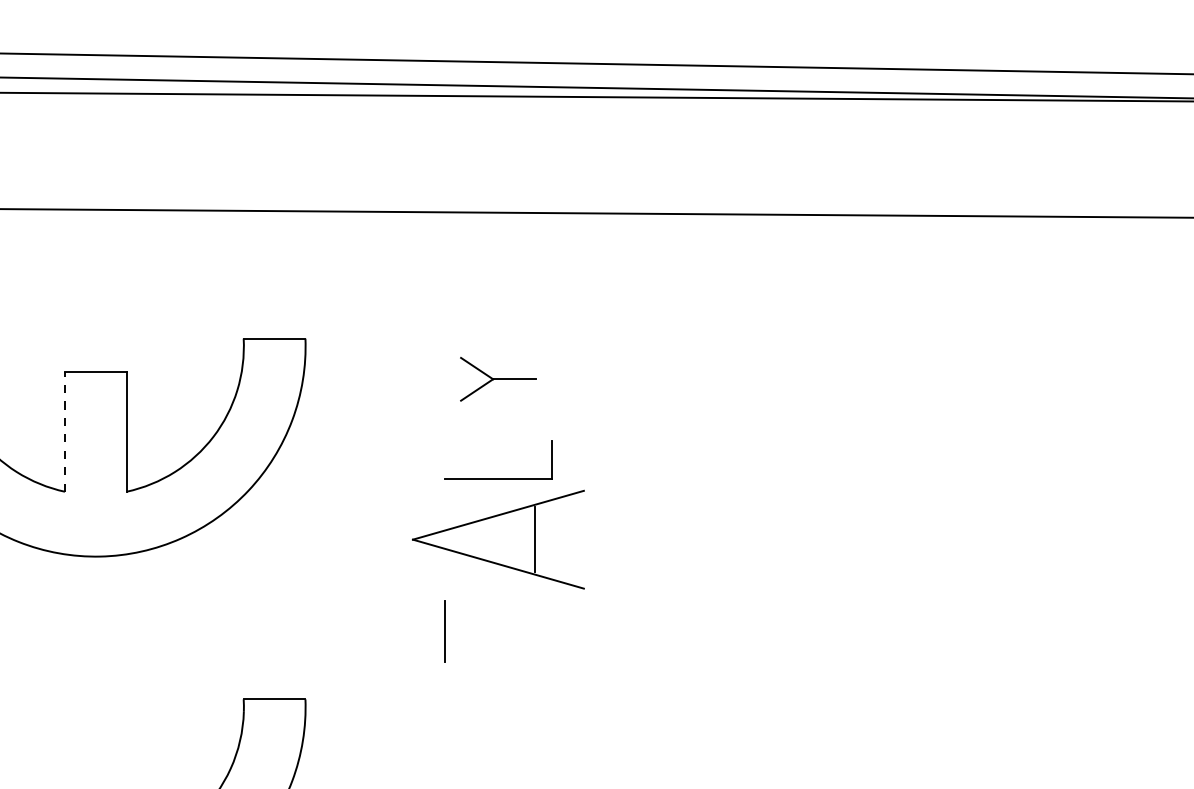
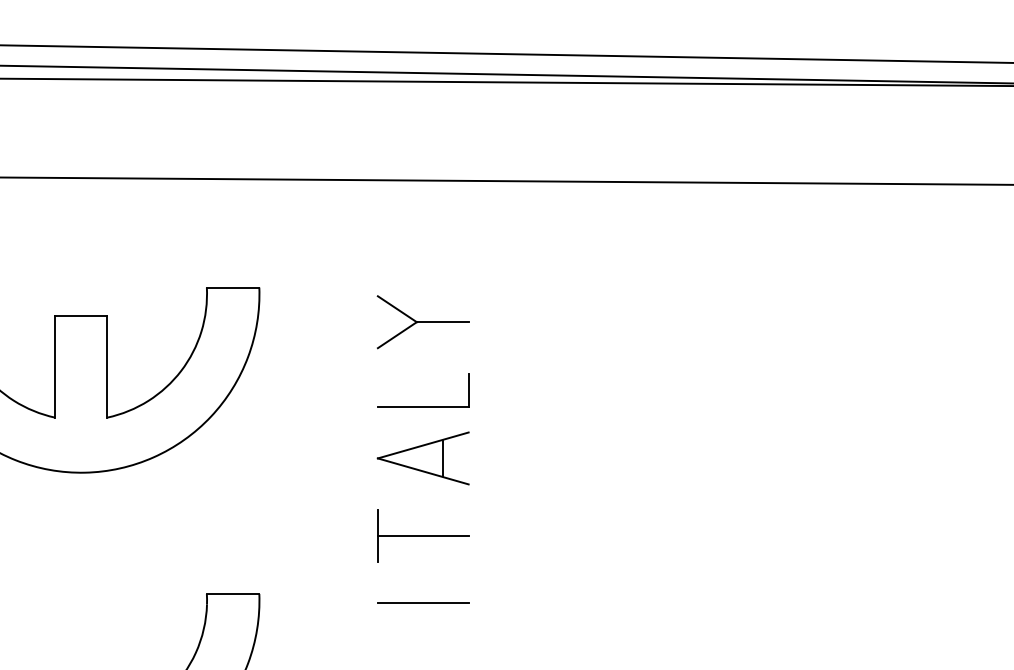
part: (498, 378) -> (423, 321), size x1.43
line: (64, 431) -> (54, 366), dashed -> solid
part: (498, 539) -> (423, 458), size x0.62
line: (498, 631) -> (423, 536), added
line: (498, 710) -> (423, 603), added

